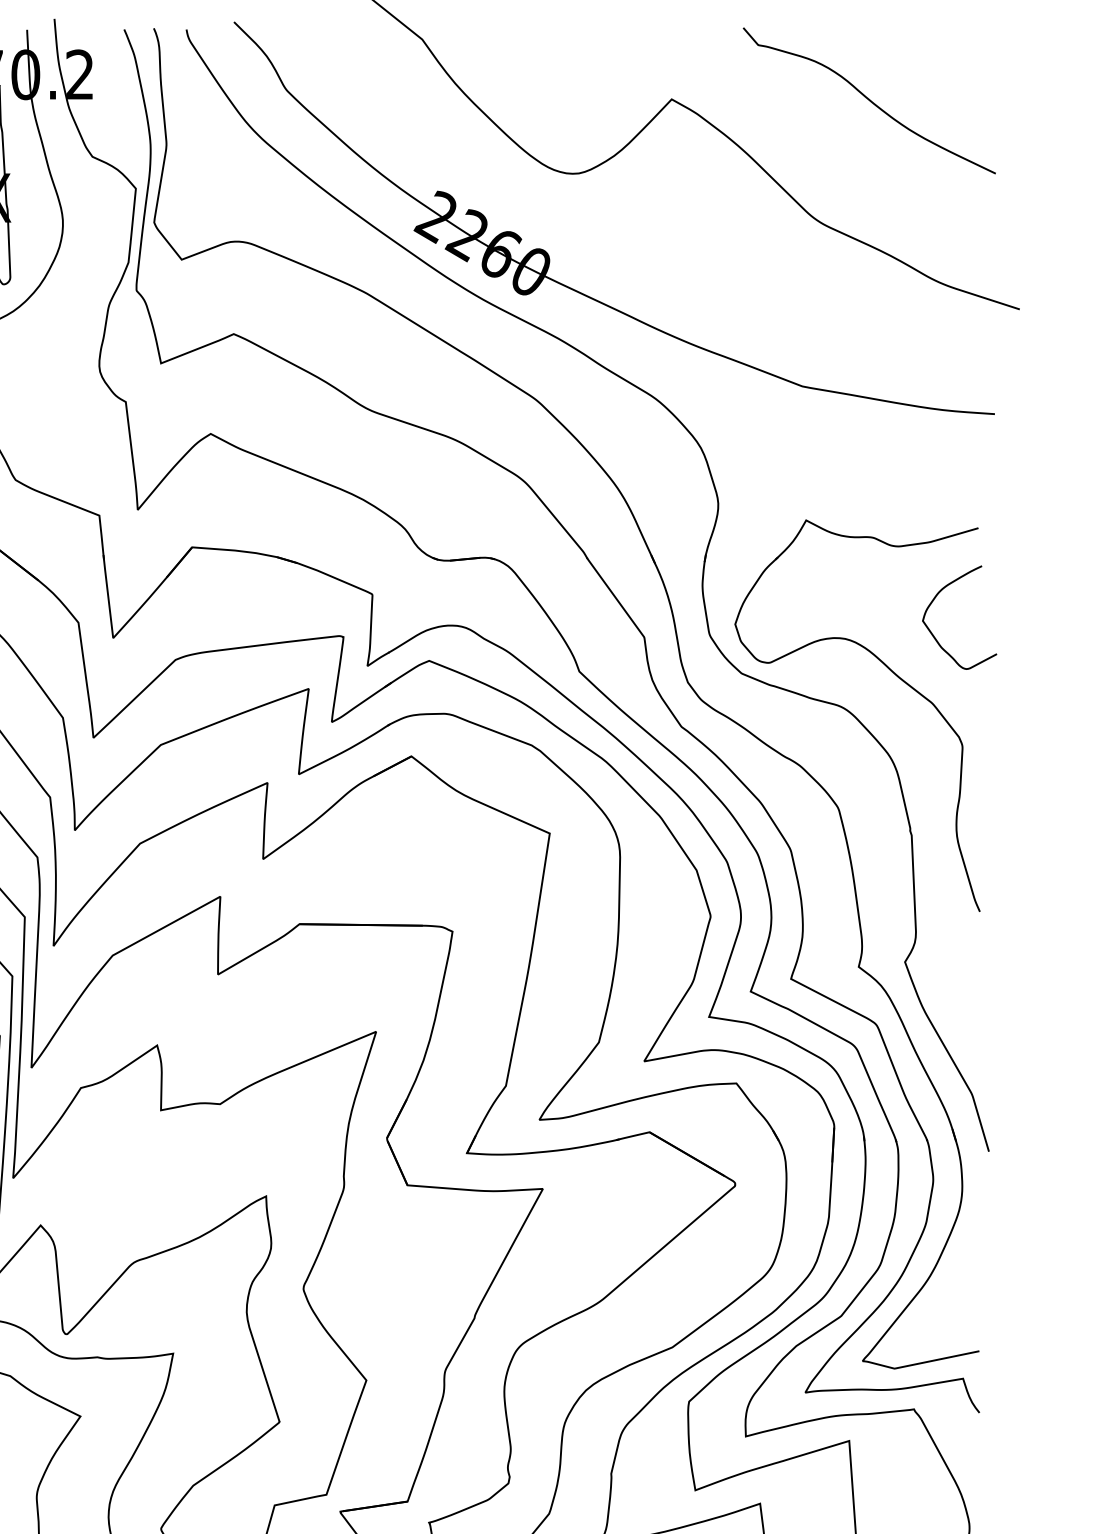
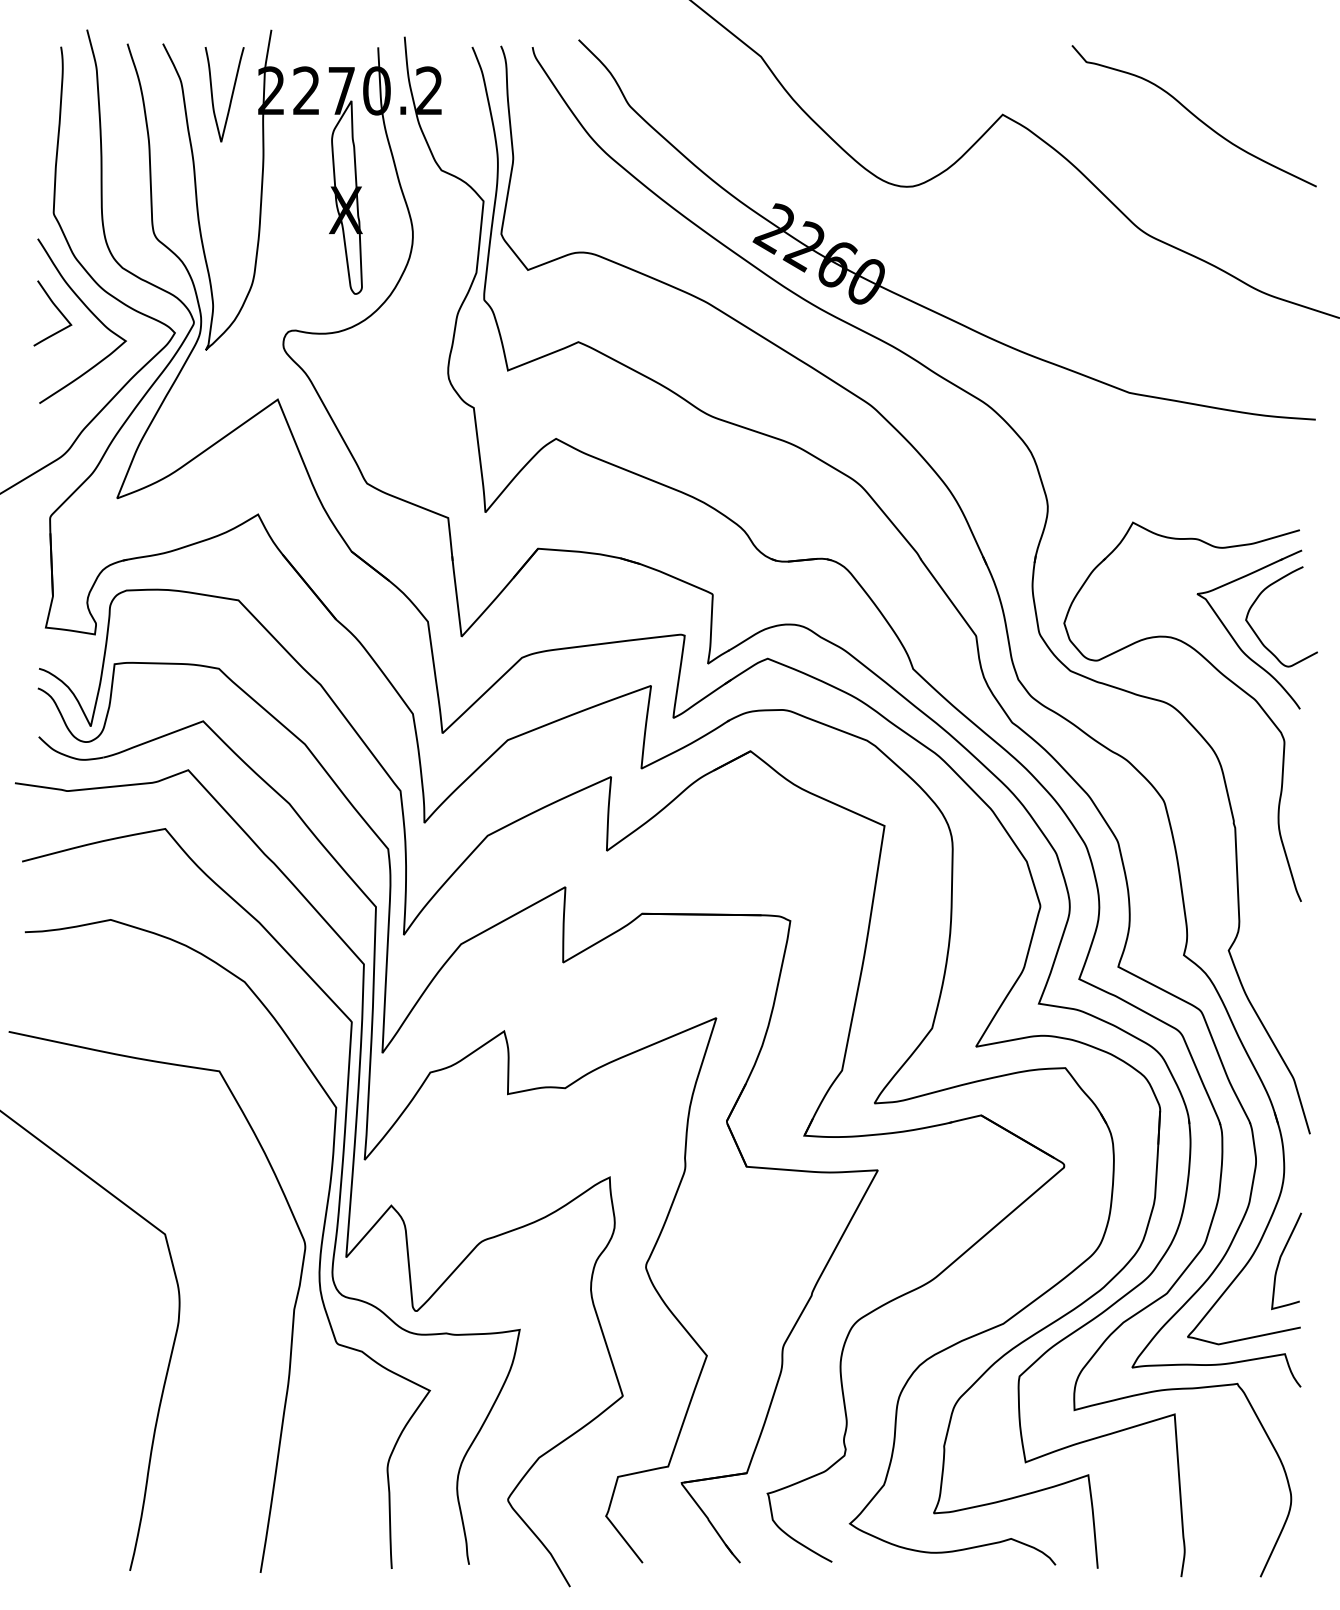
part: (910, 640) -> (1234, 638), added
curve: (958, 1283) -> (1280, 1261), added

